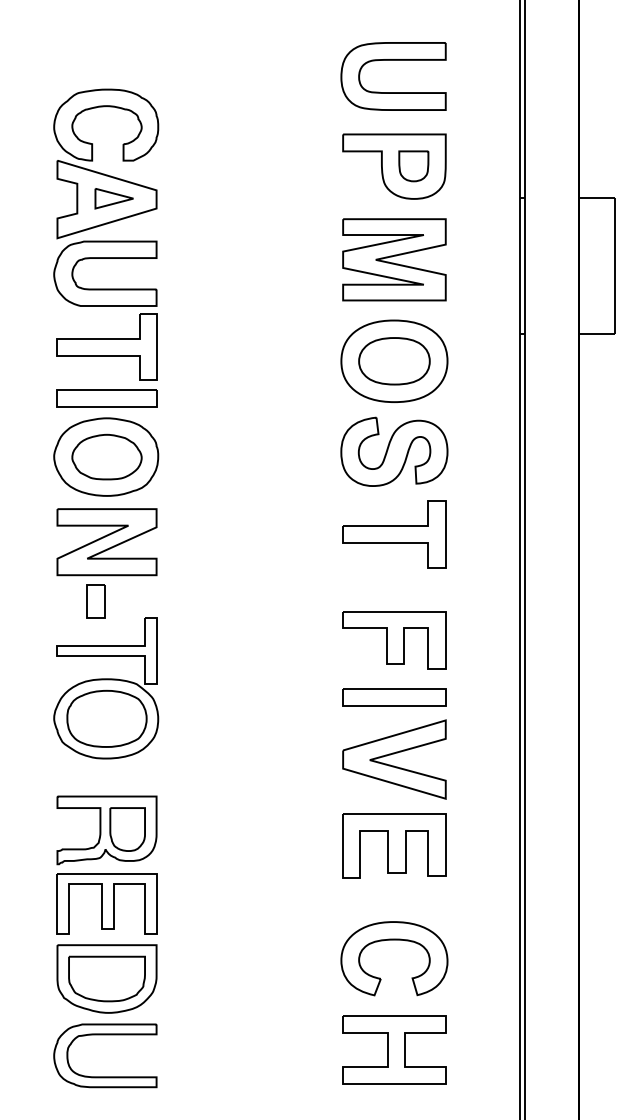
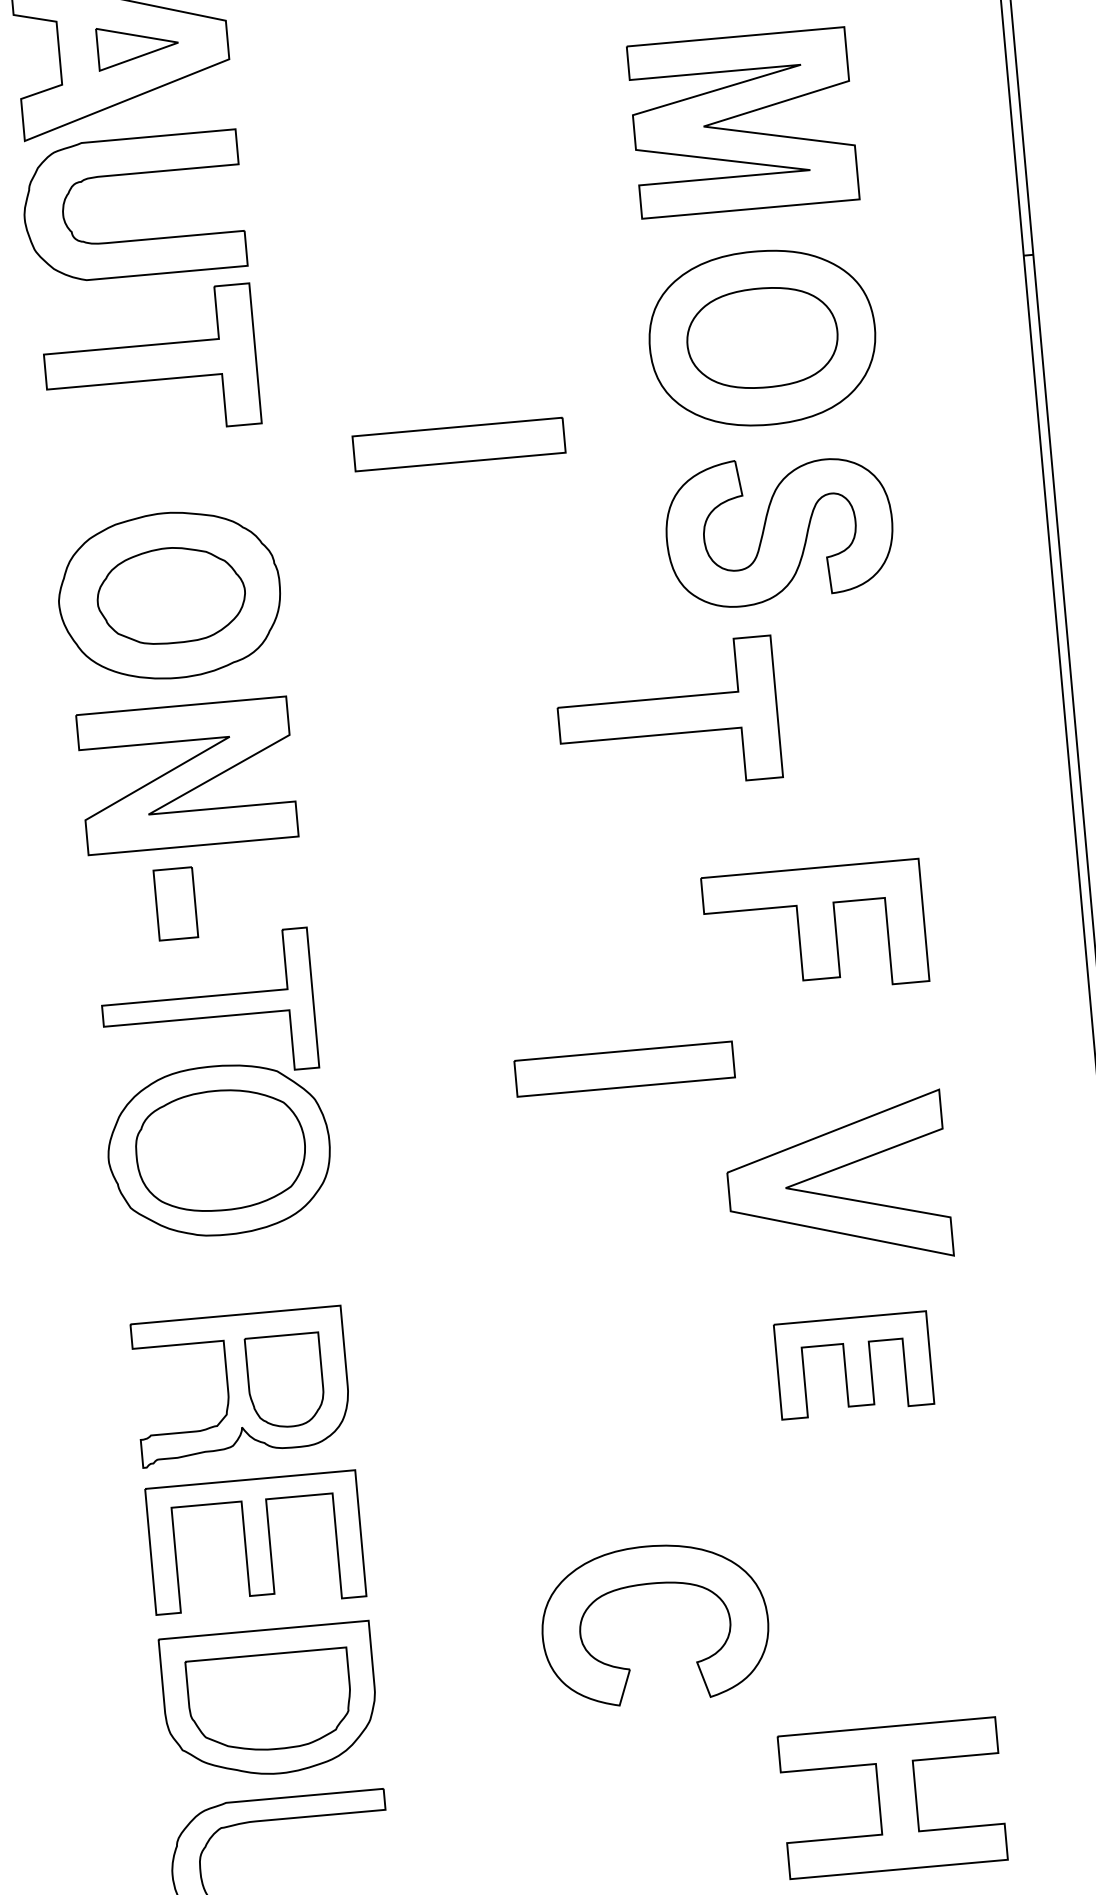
part: (106, 398) -> (457, 444), moved
part: (394, 534) -> (668, 716), moved
part: (394, 697) -> (624, 1068), moved
part: (394, 845) -> (854, 1364), size x0.7
part: (394, 940) -> (651, 1585), moved

